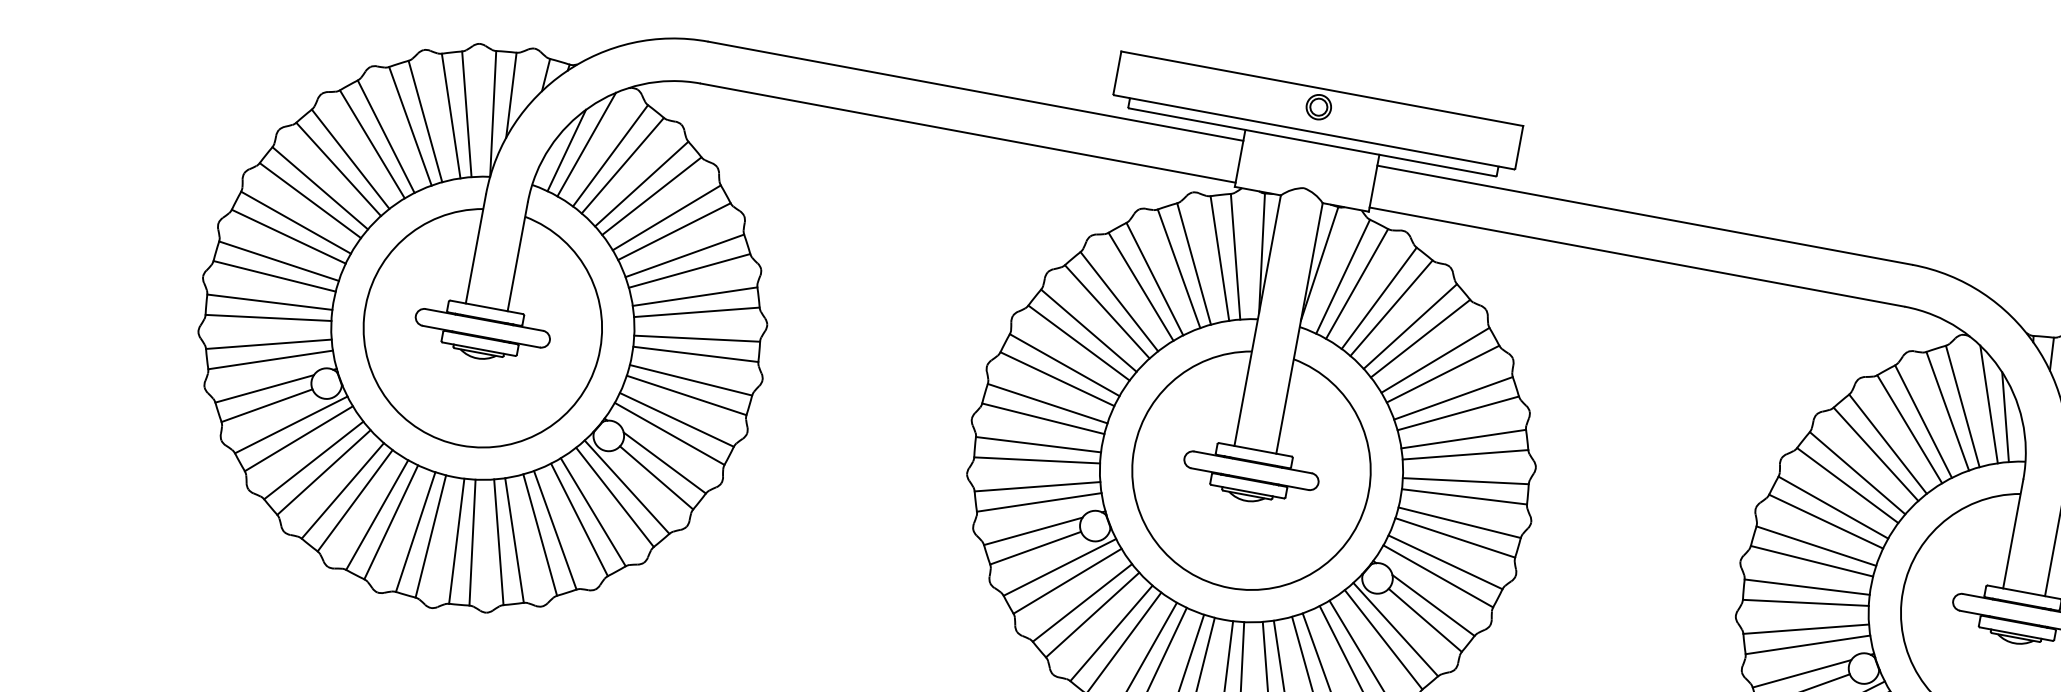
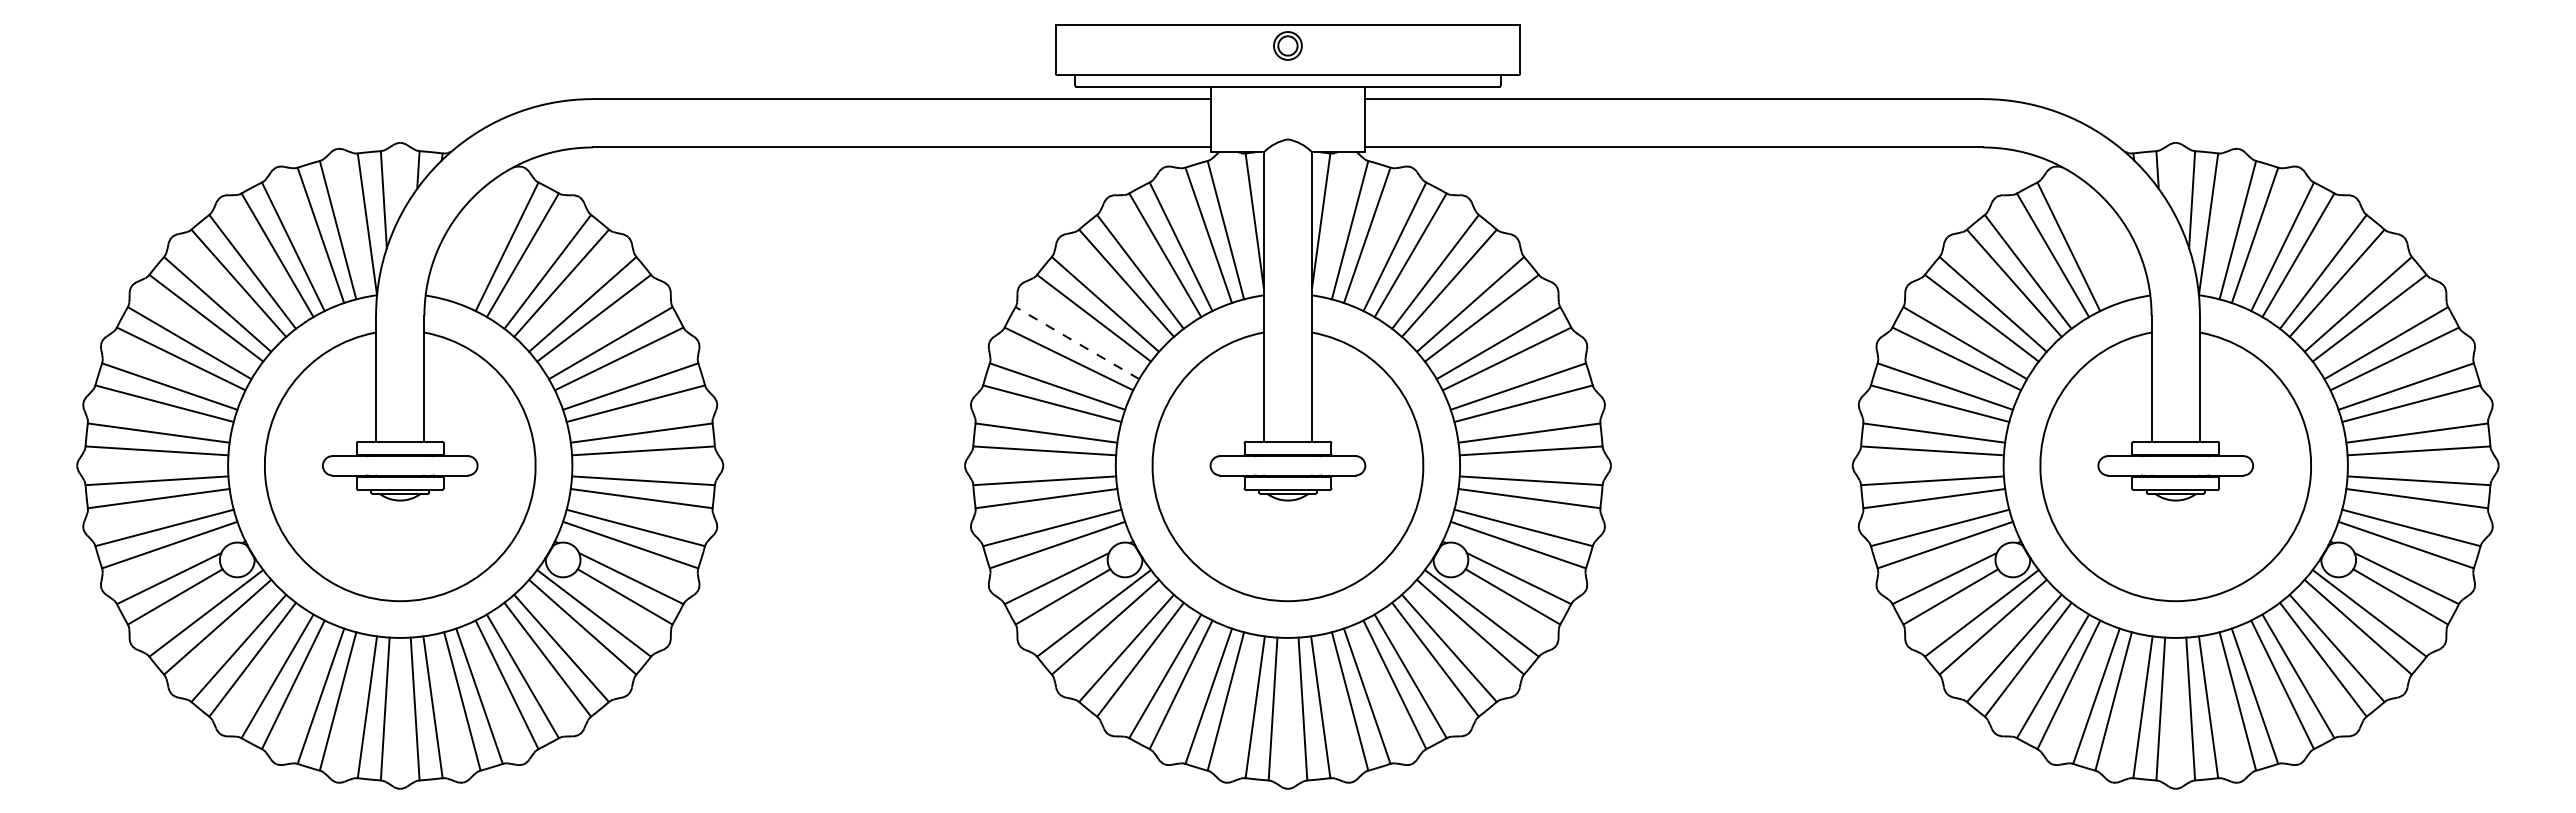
line: (586, 144) -> (478, 239), removed
line: (567, 150) -> (457, 249), removed
line: (1088, 331) -> (1077, 343), solid -> dashed
line: (1988, 404) -> (2097, 239), removed
line: (2005, 416) -> (2118, 249), removed

